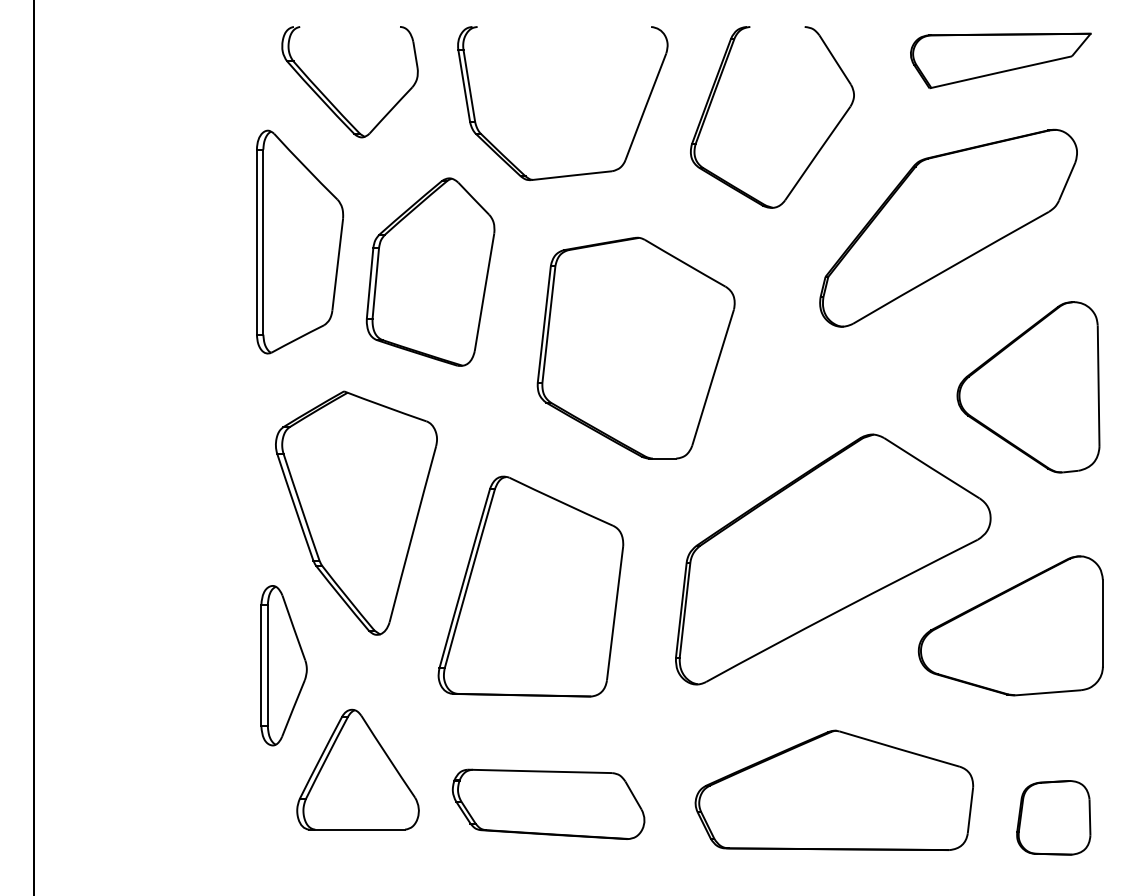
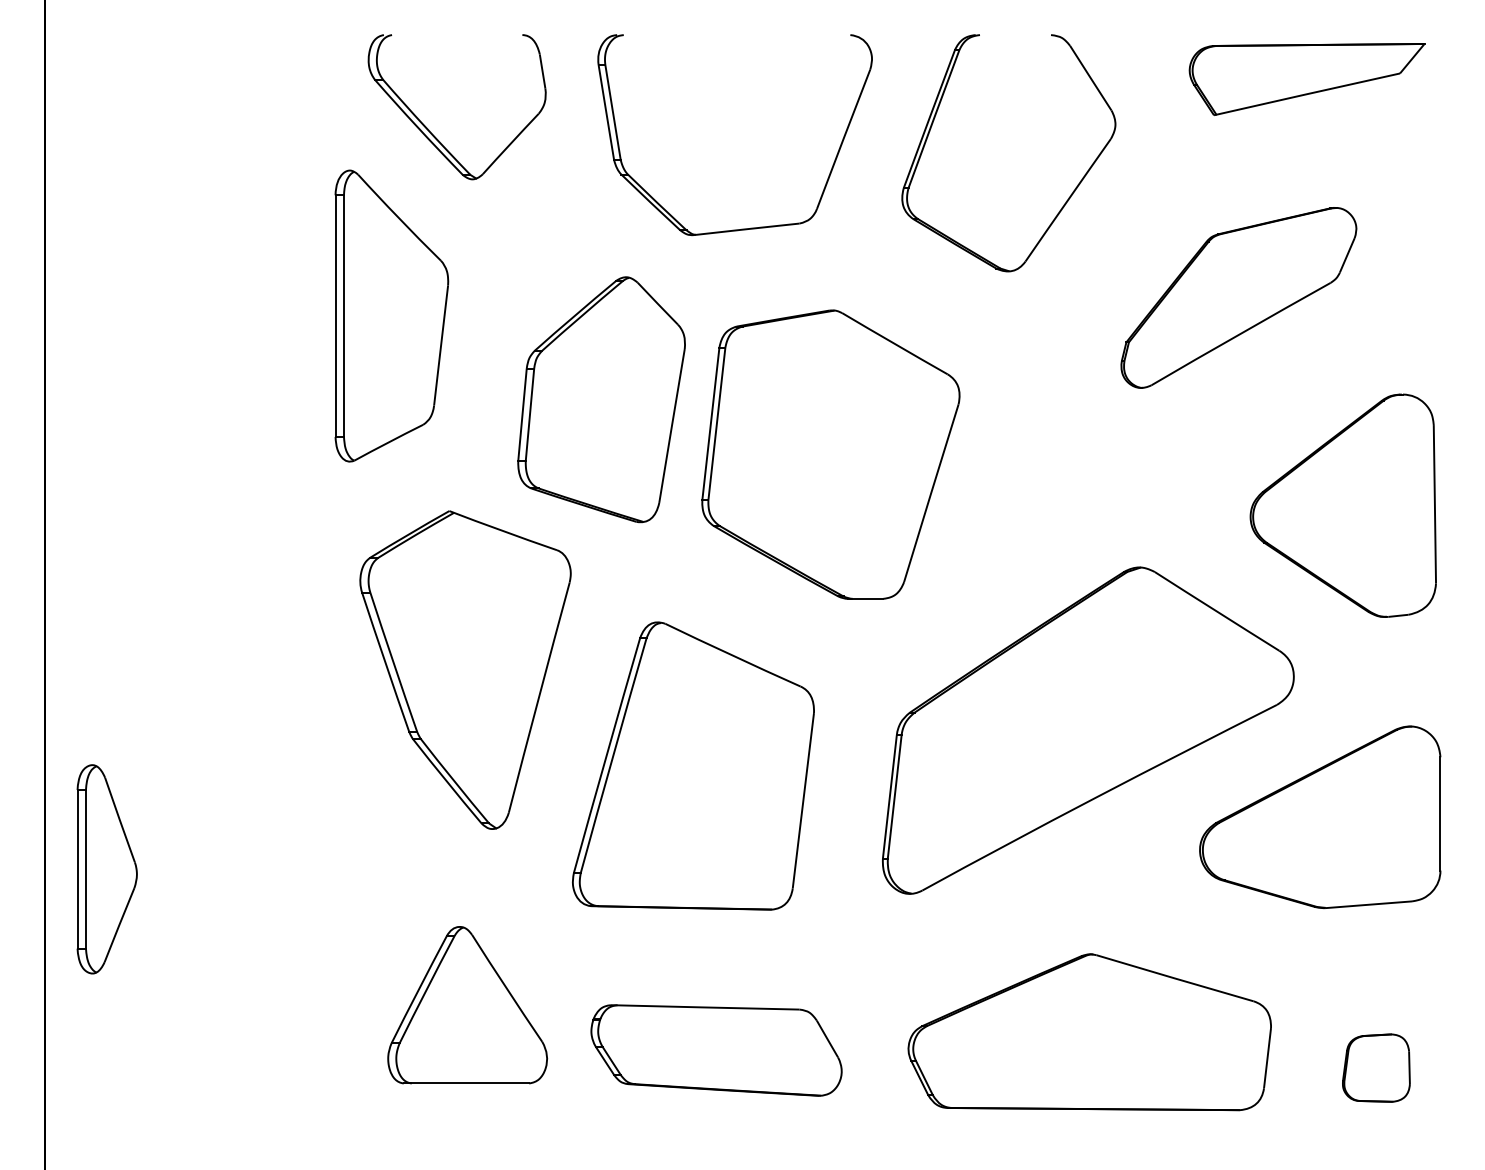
part: (948, 227) -> (1238, 297), size x0.7
part: (430, 271) -> (601, 398), moved
part: (283, 665) -> (106, 869), moved
part: (1053, 817) -> (1375, 1067), size x0.7

